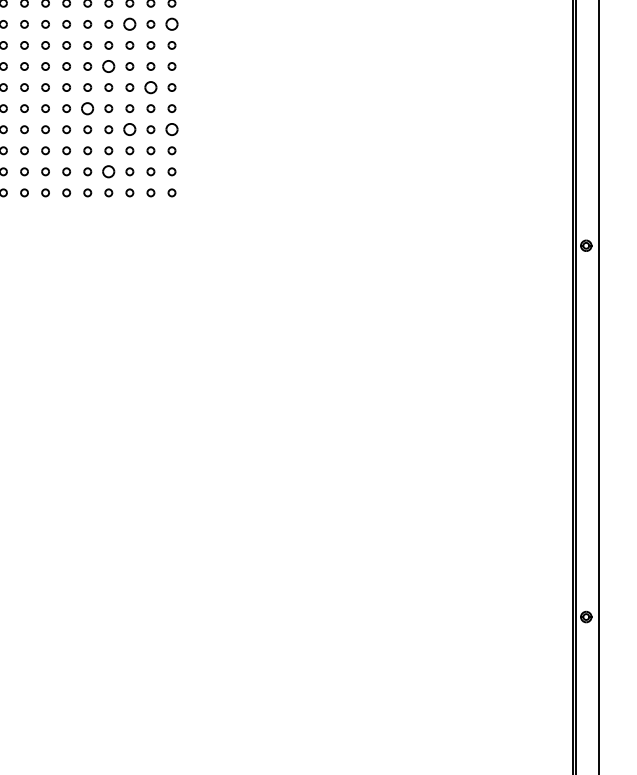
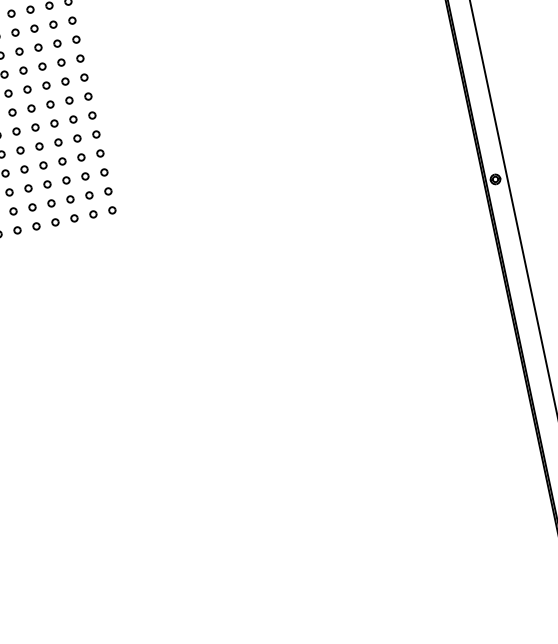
part: (129, 24) -> (42, 66), size x0.62
part: (171, 24) -> (79, 58), size x0.62
part: (108, 66) -> (31, 108), size x0.62
part: (150, 87) -> (73, 119), size x0.62
part: (87, 108) -> (20, 150), size x0.62
part: (129, 129) -> (62, 161), size x0.62
part: (171, 129) -> (99, 153), size x0.62
part: (108, 171) -> (51, 203), size x0.62

